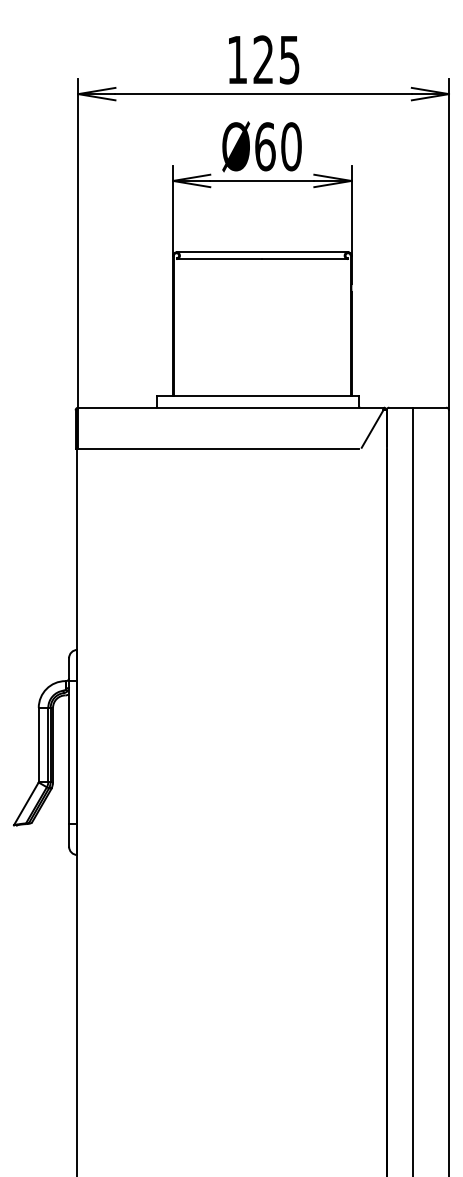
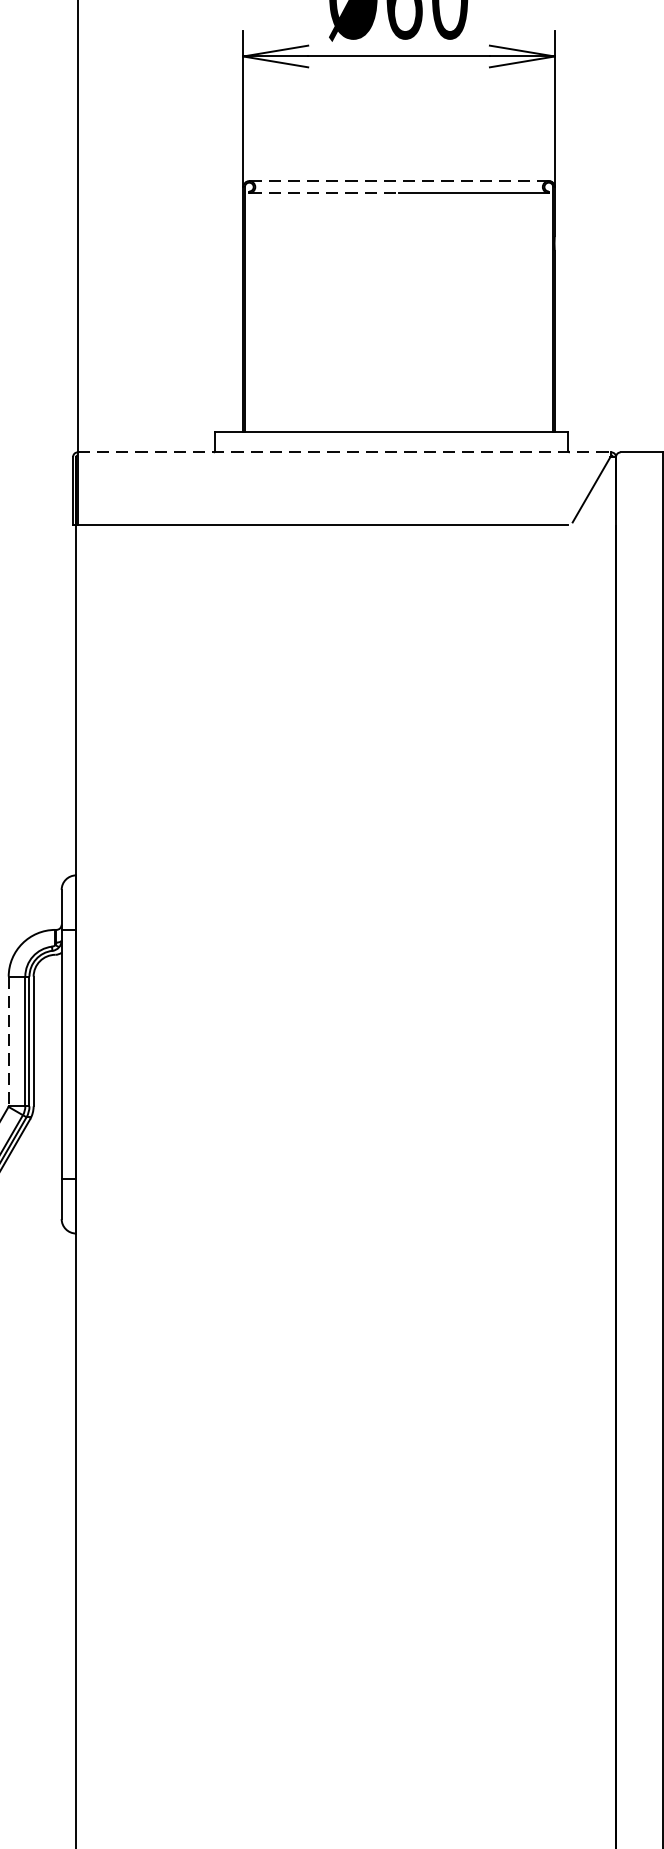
line: (262, 252) -> (399, 181), solid -> dashed
line: (219, 259) -> (324, 193), solid -> dashed
line: (231, 407) -> (345, 452), solid -> dashed
line: (38, 745) -> (8, 1042), solid -> dashed

